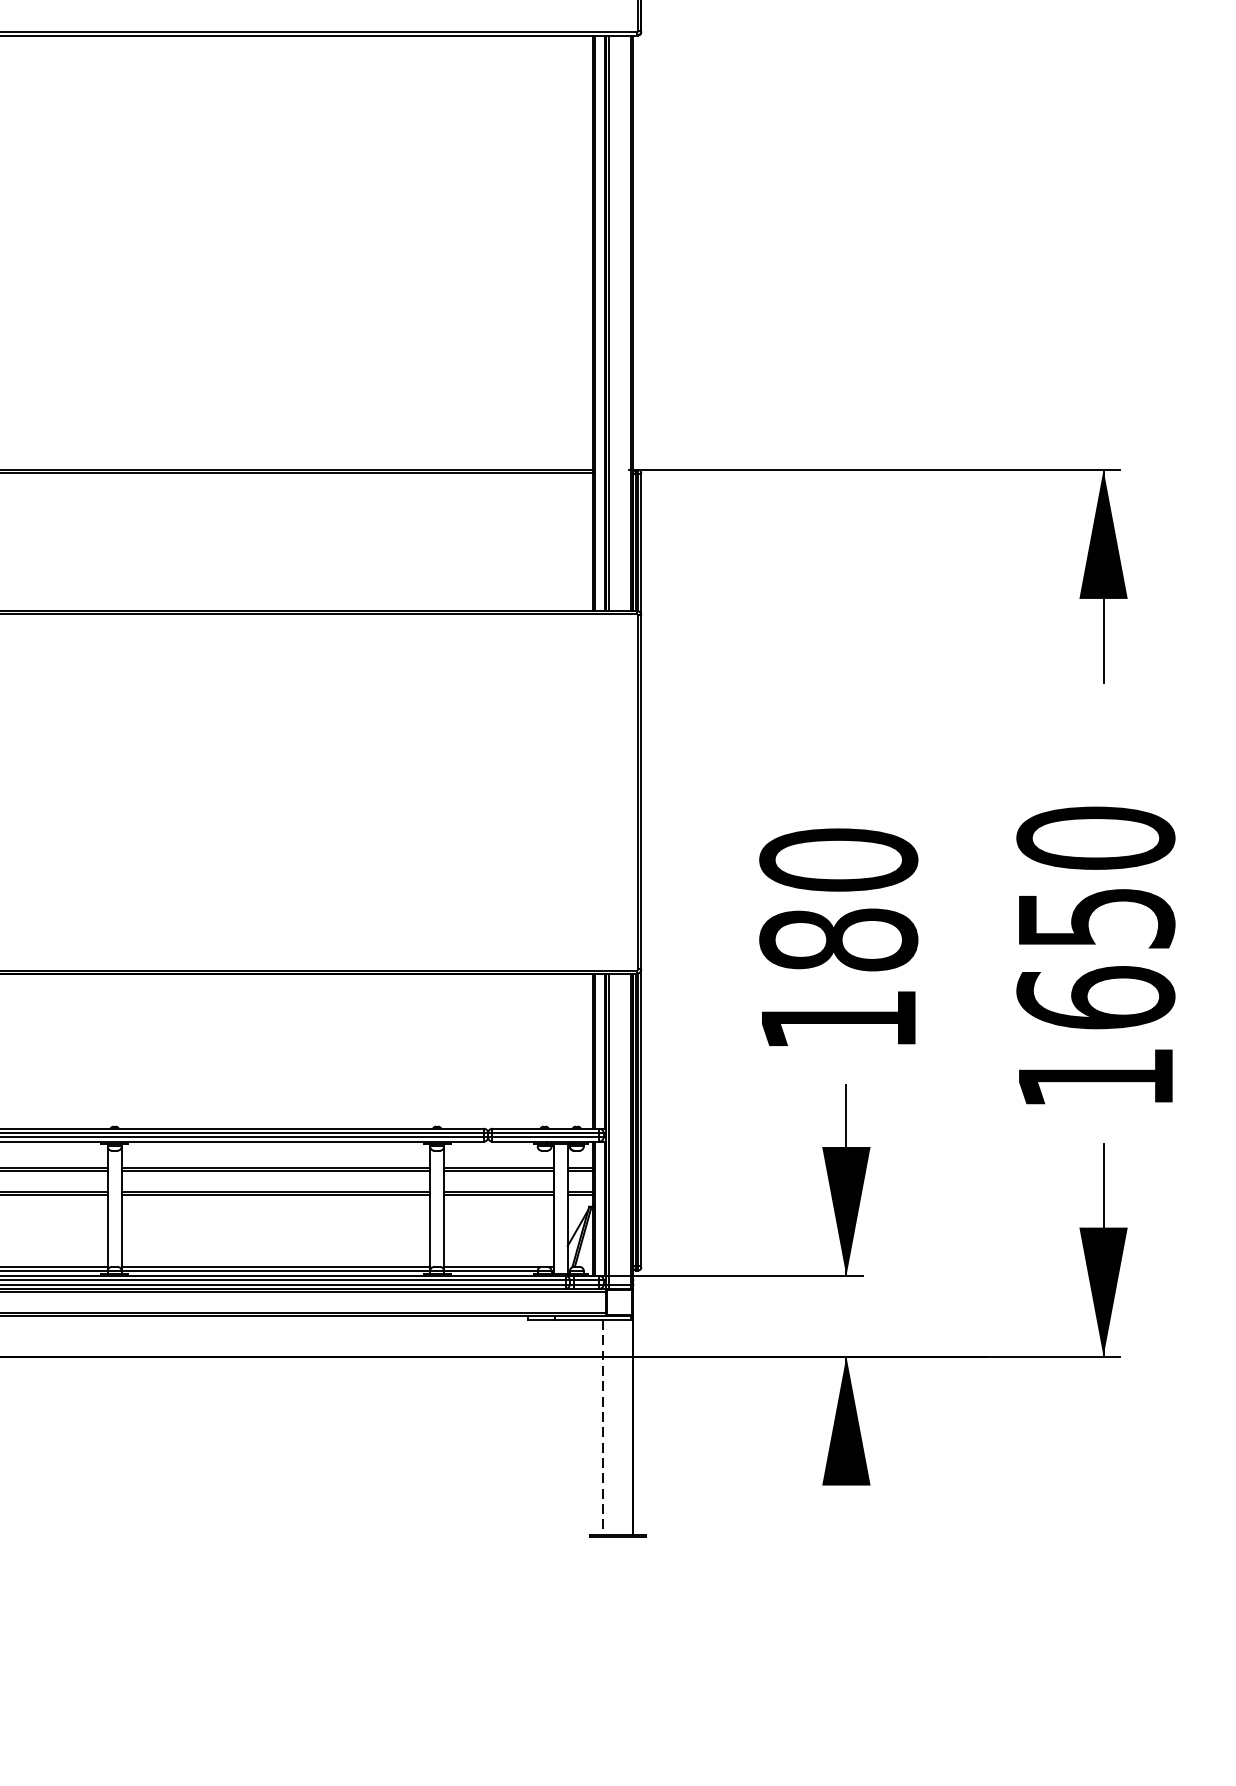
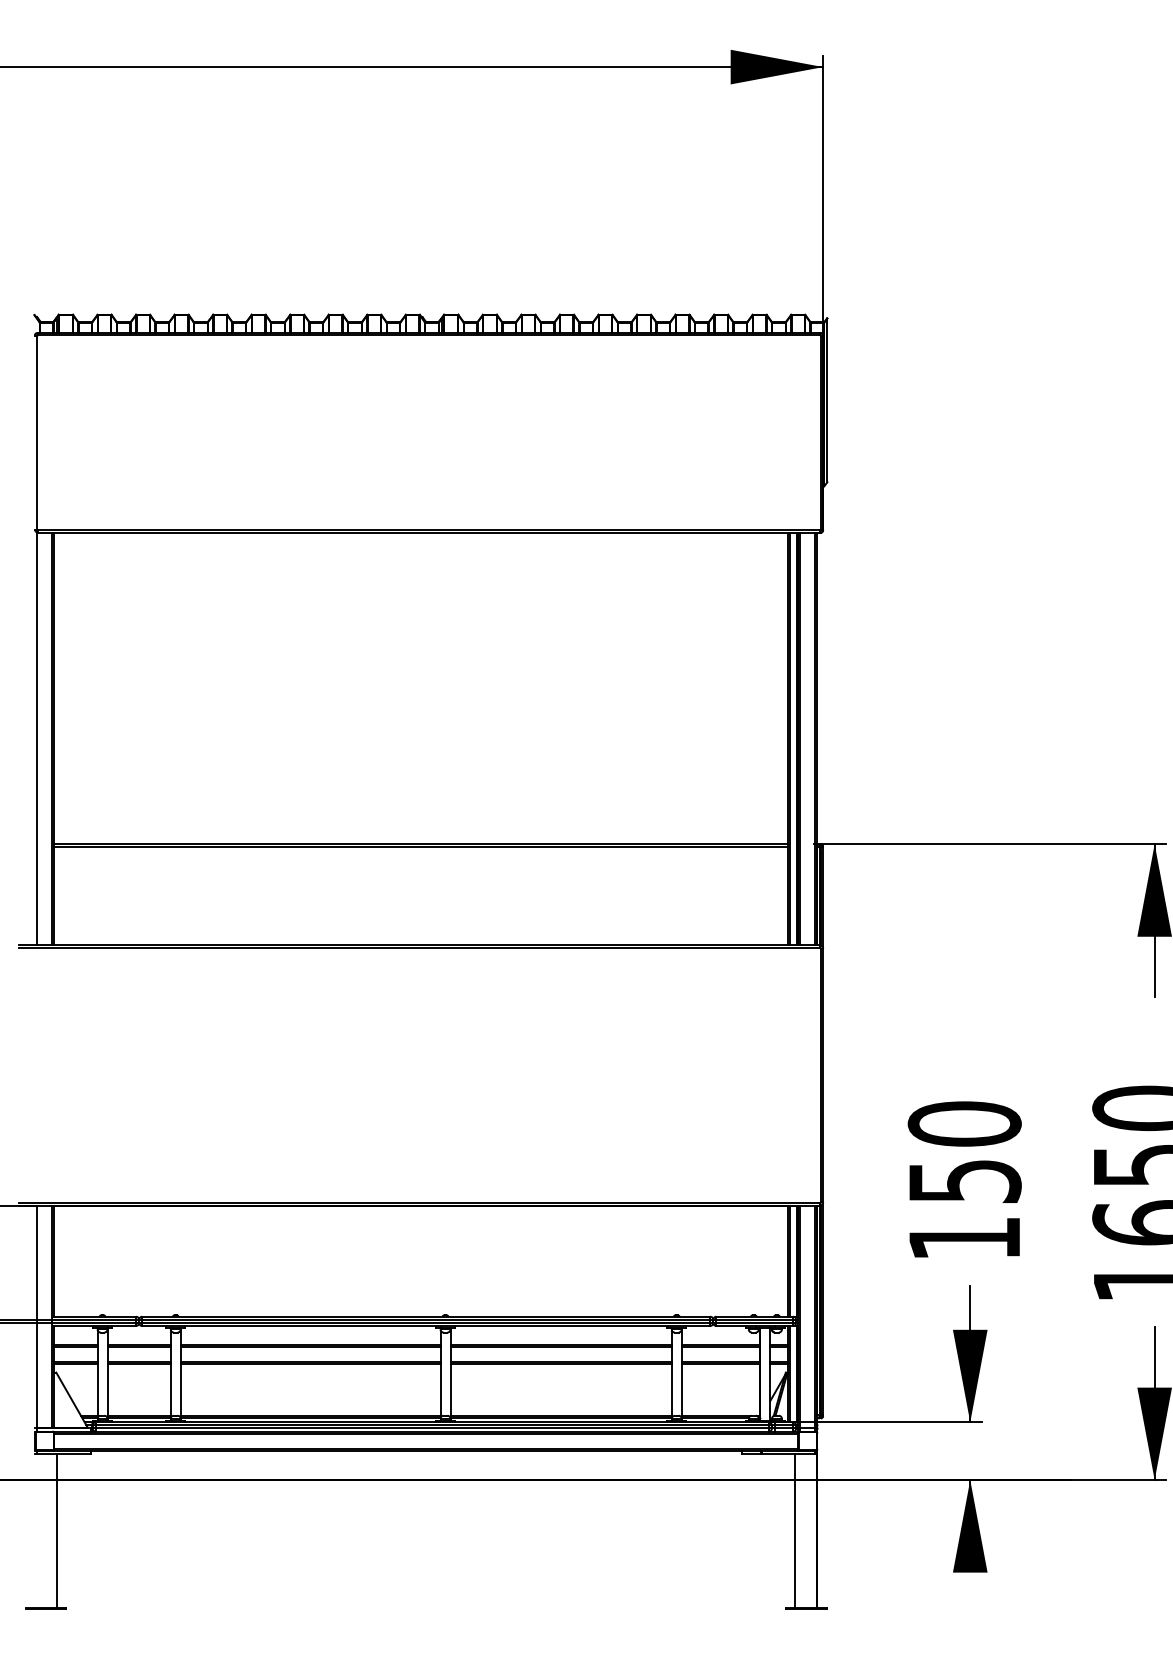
text: (838, 938) -> (964, 1180), 180 -> 150
line: (602, 1428) -> (795, 1531), dashed -> solid

